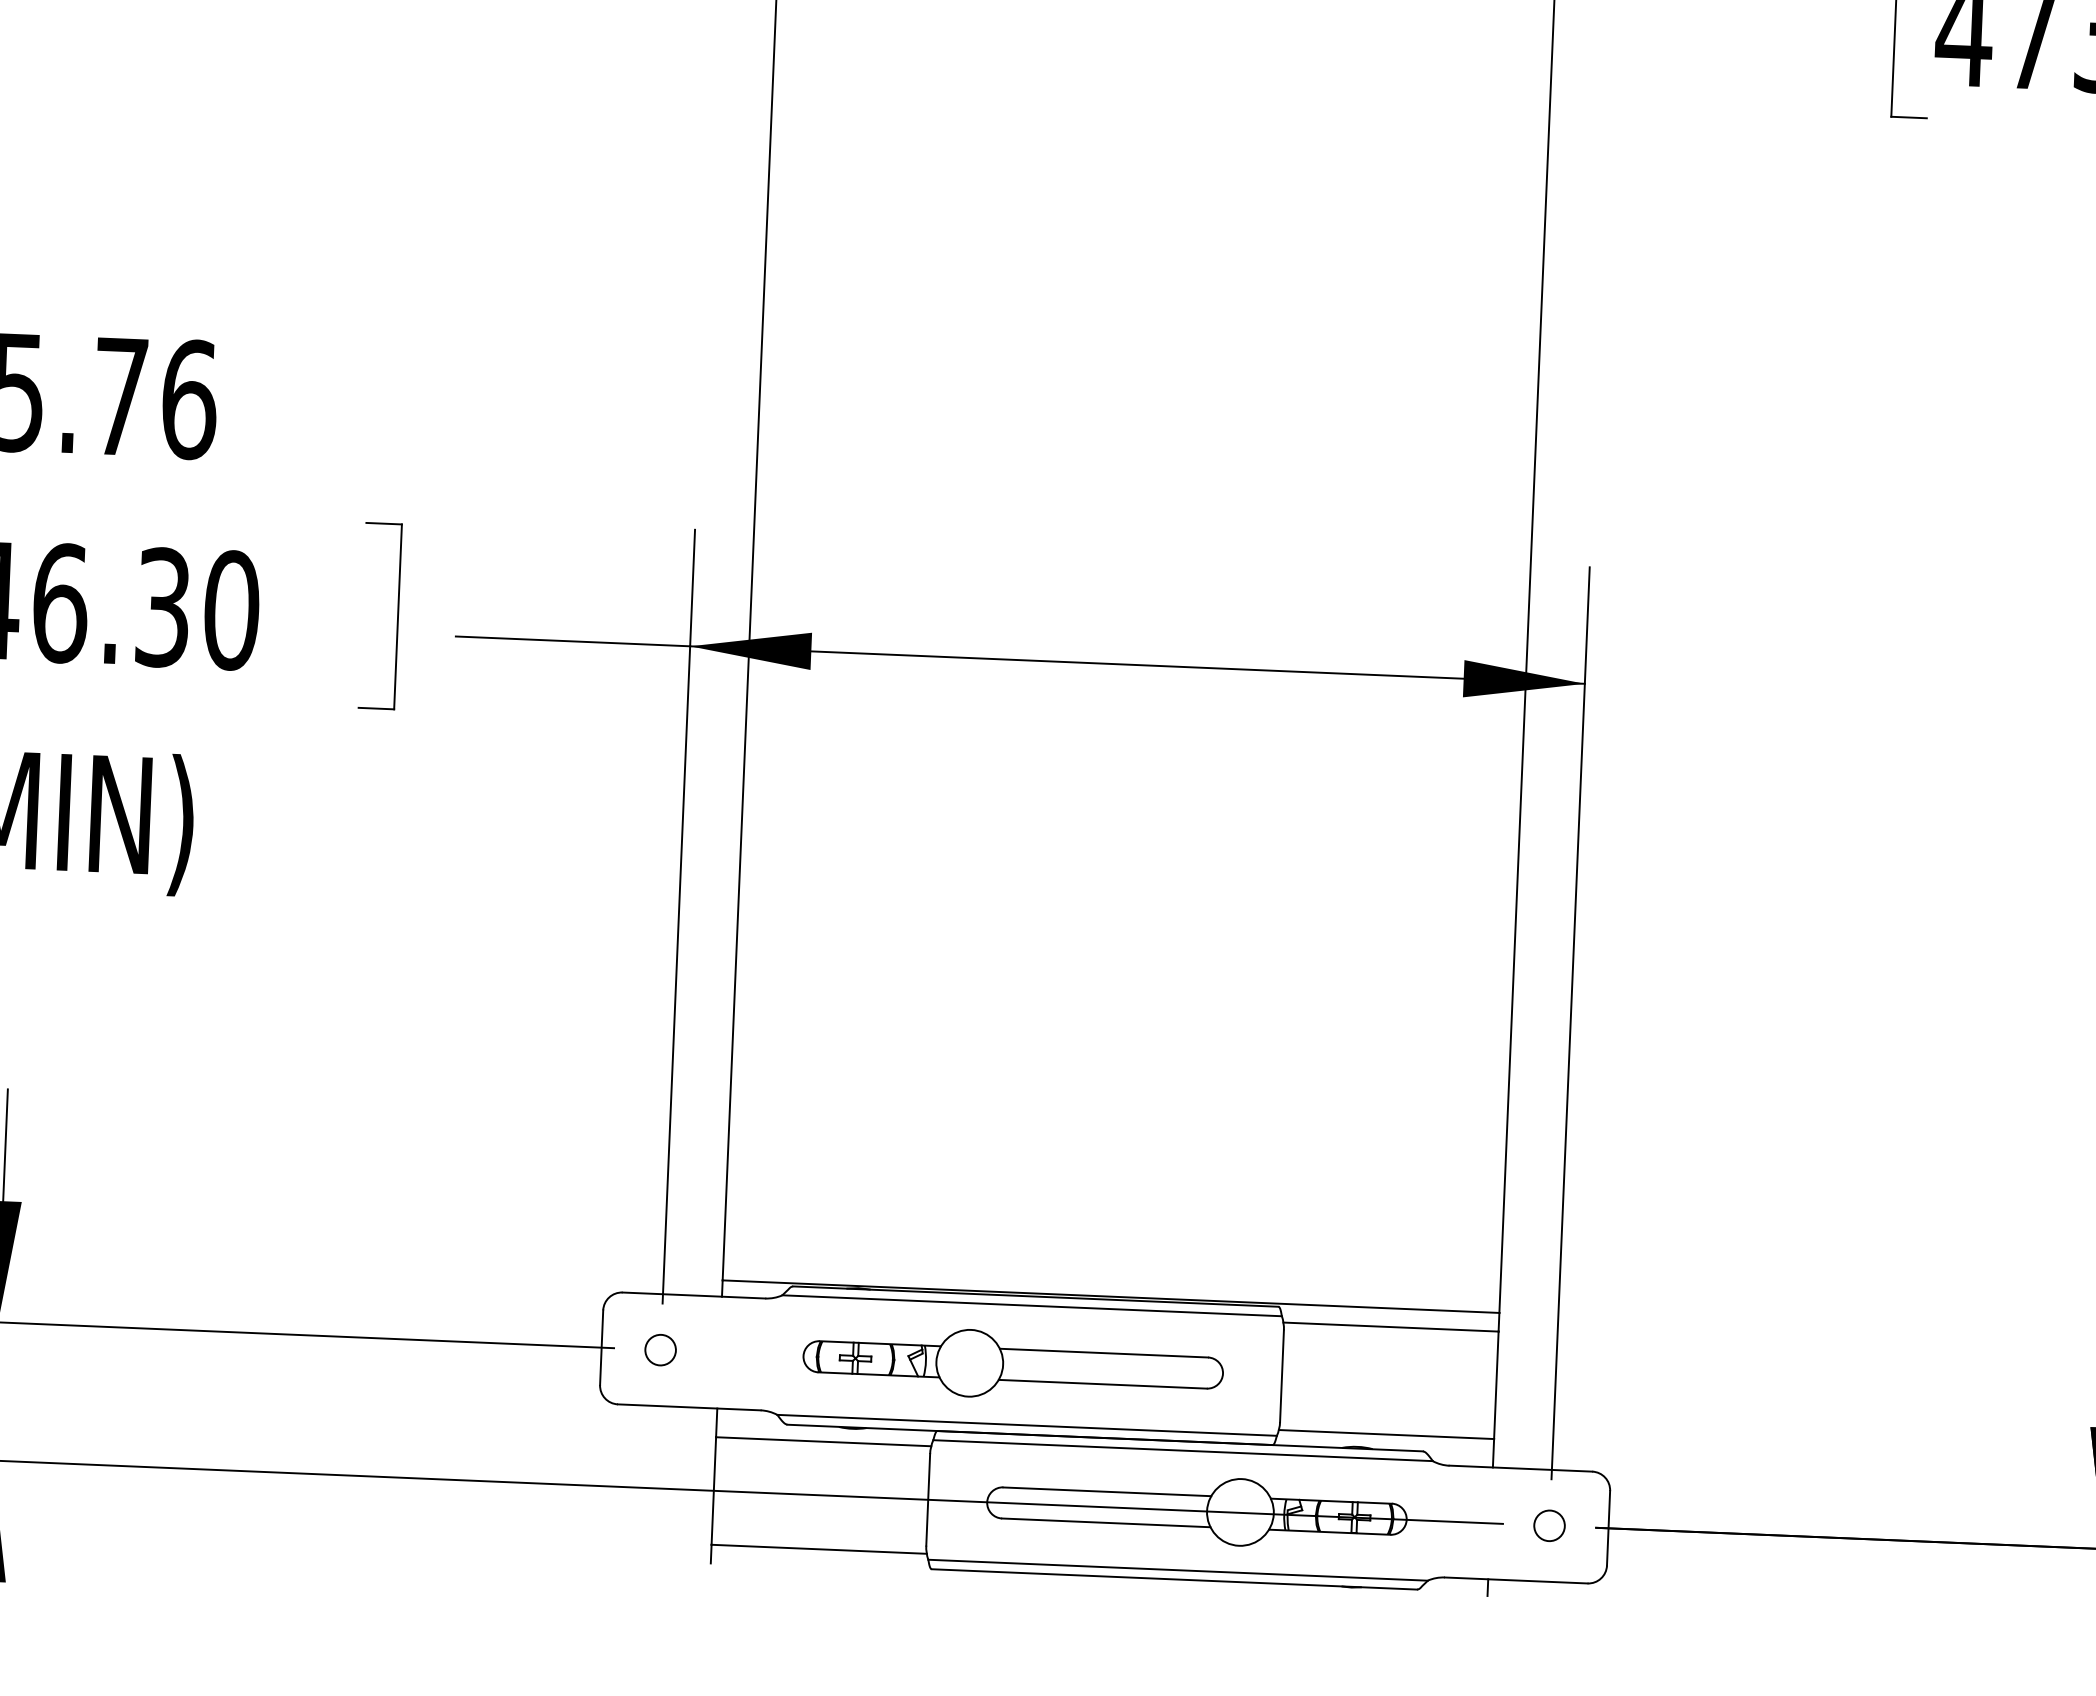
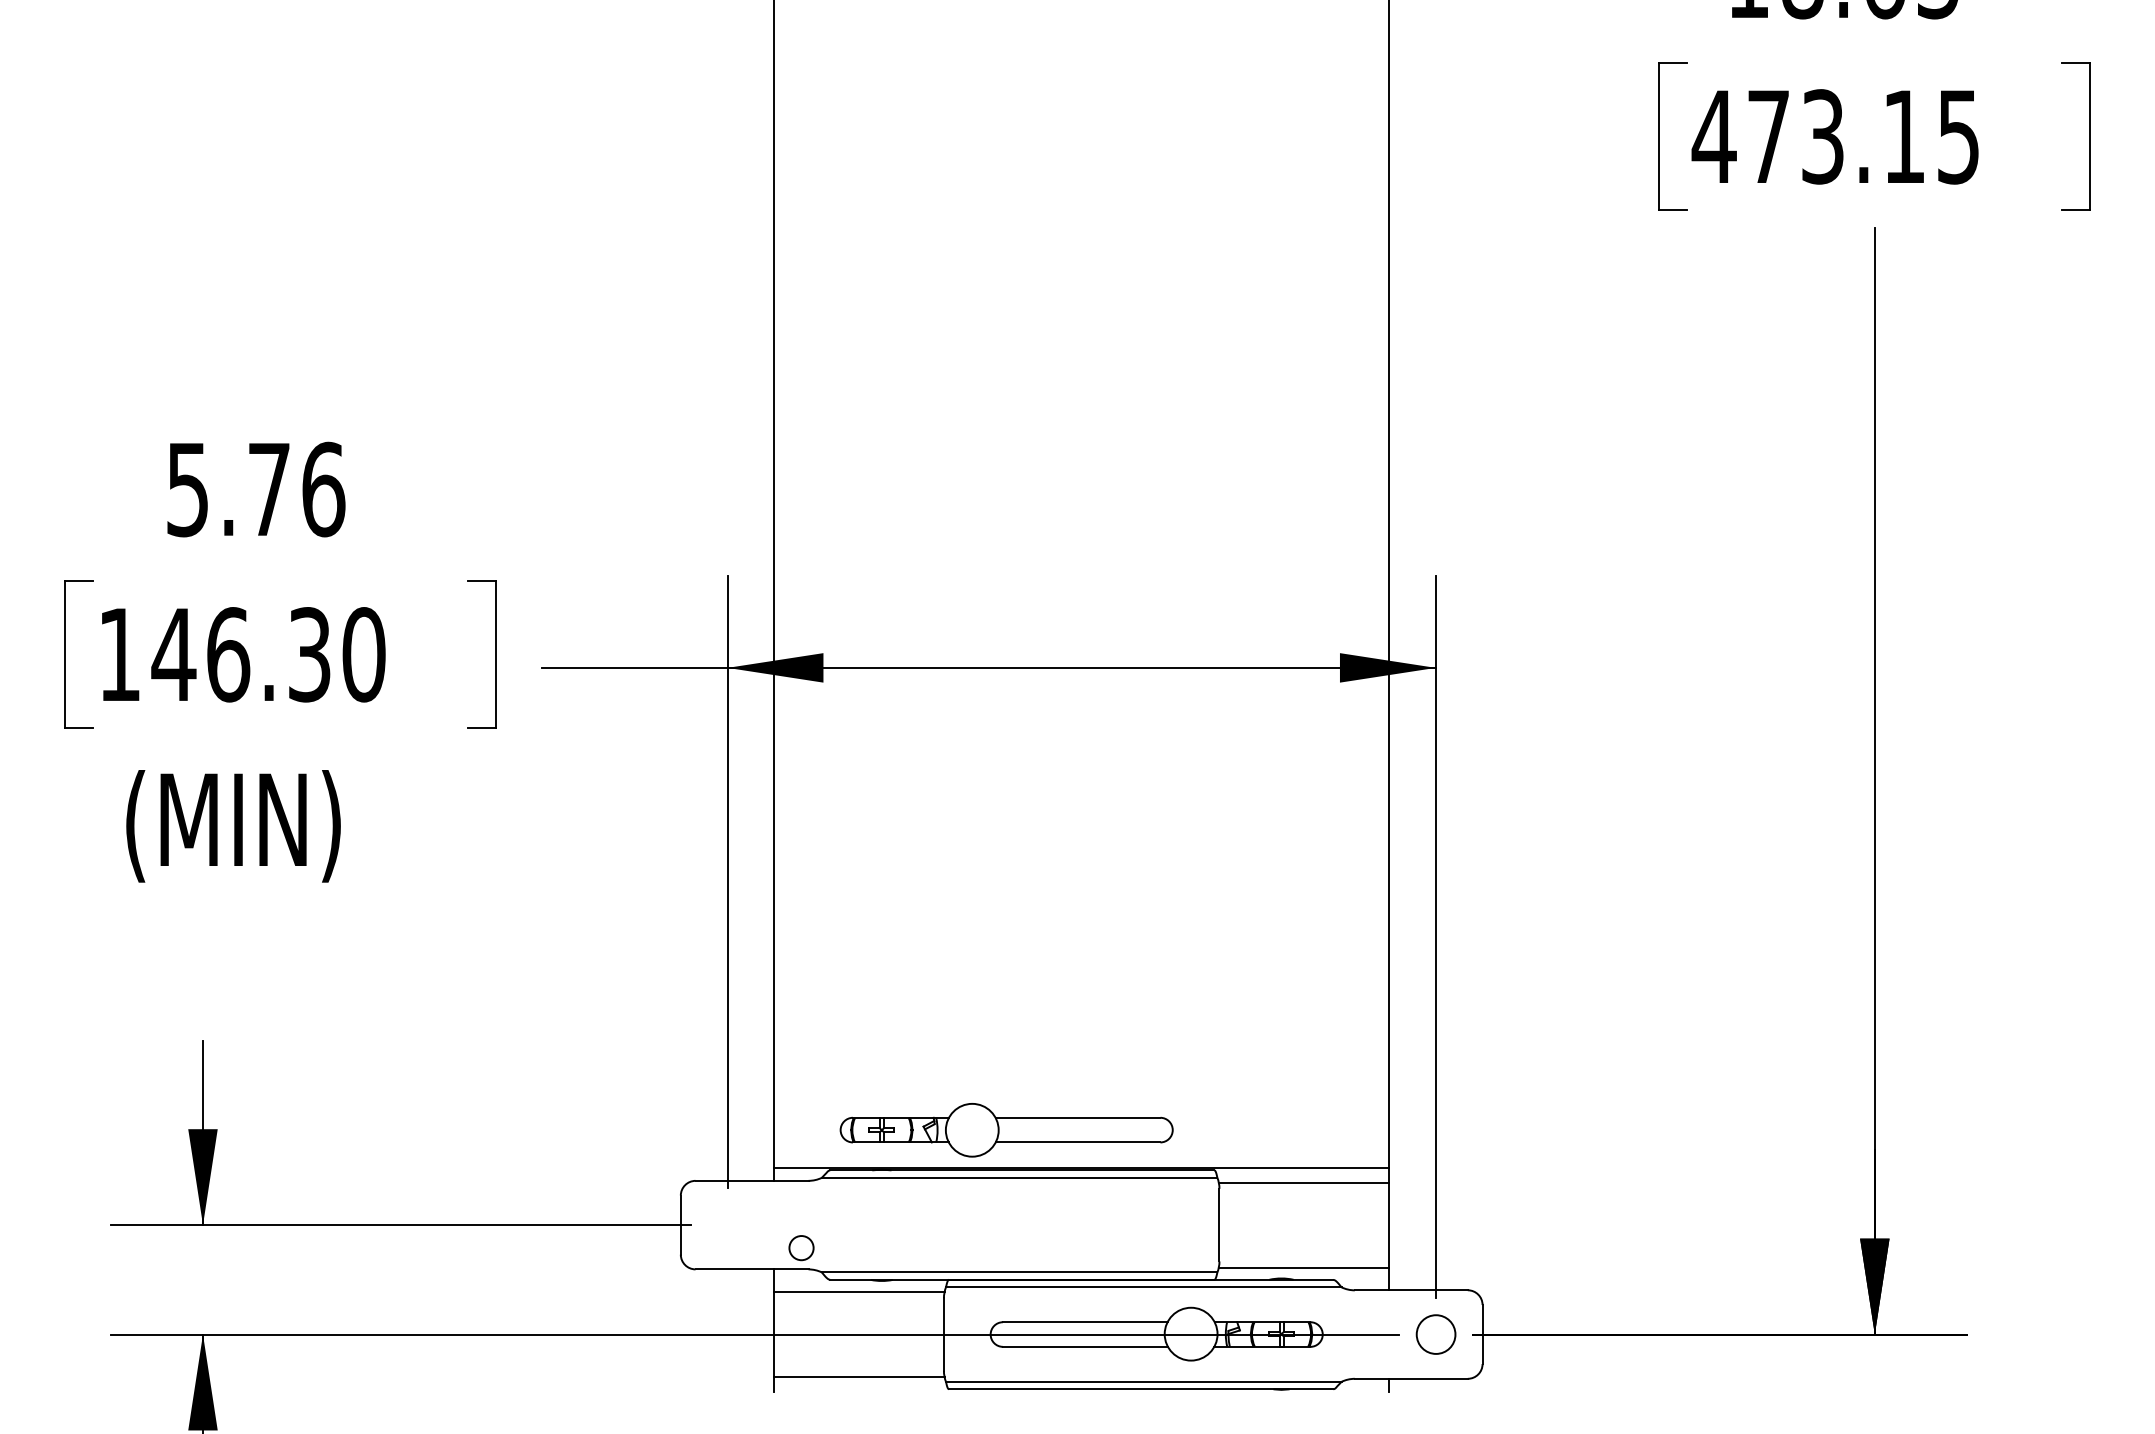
circle: (660, 1350) -> (801, 1248), moved
part: (1012, 1365) -> (1006, 1130), moved
circle: (1549, 1525) -> (1435, 1334), size x1.6

